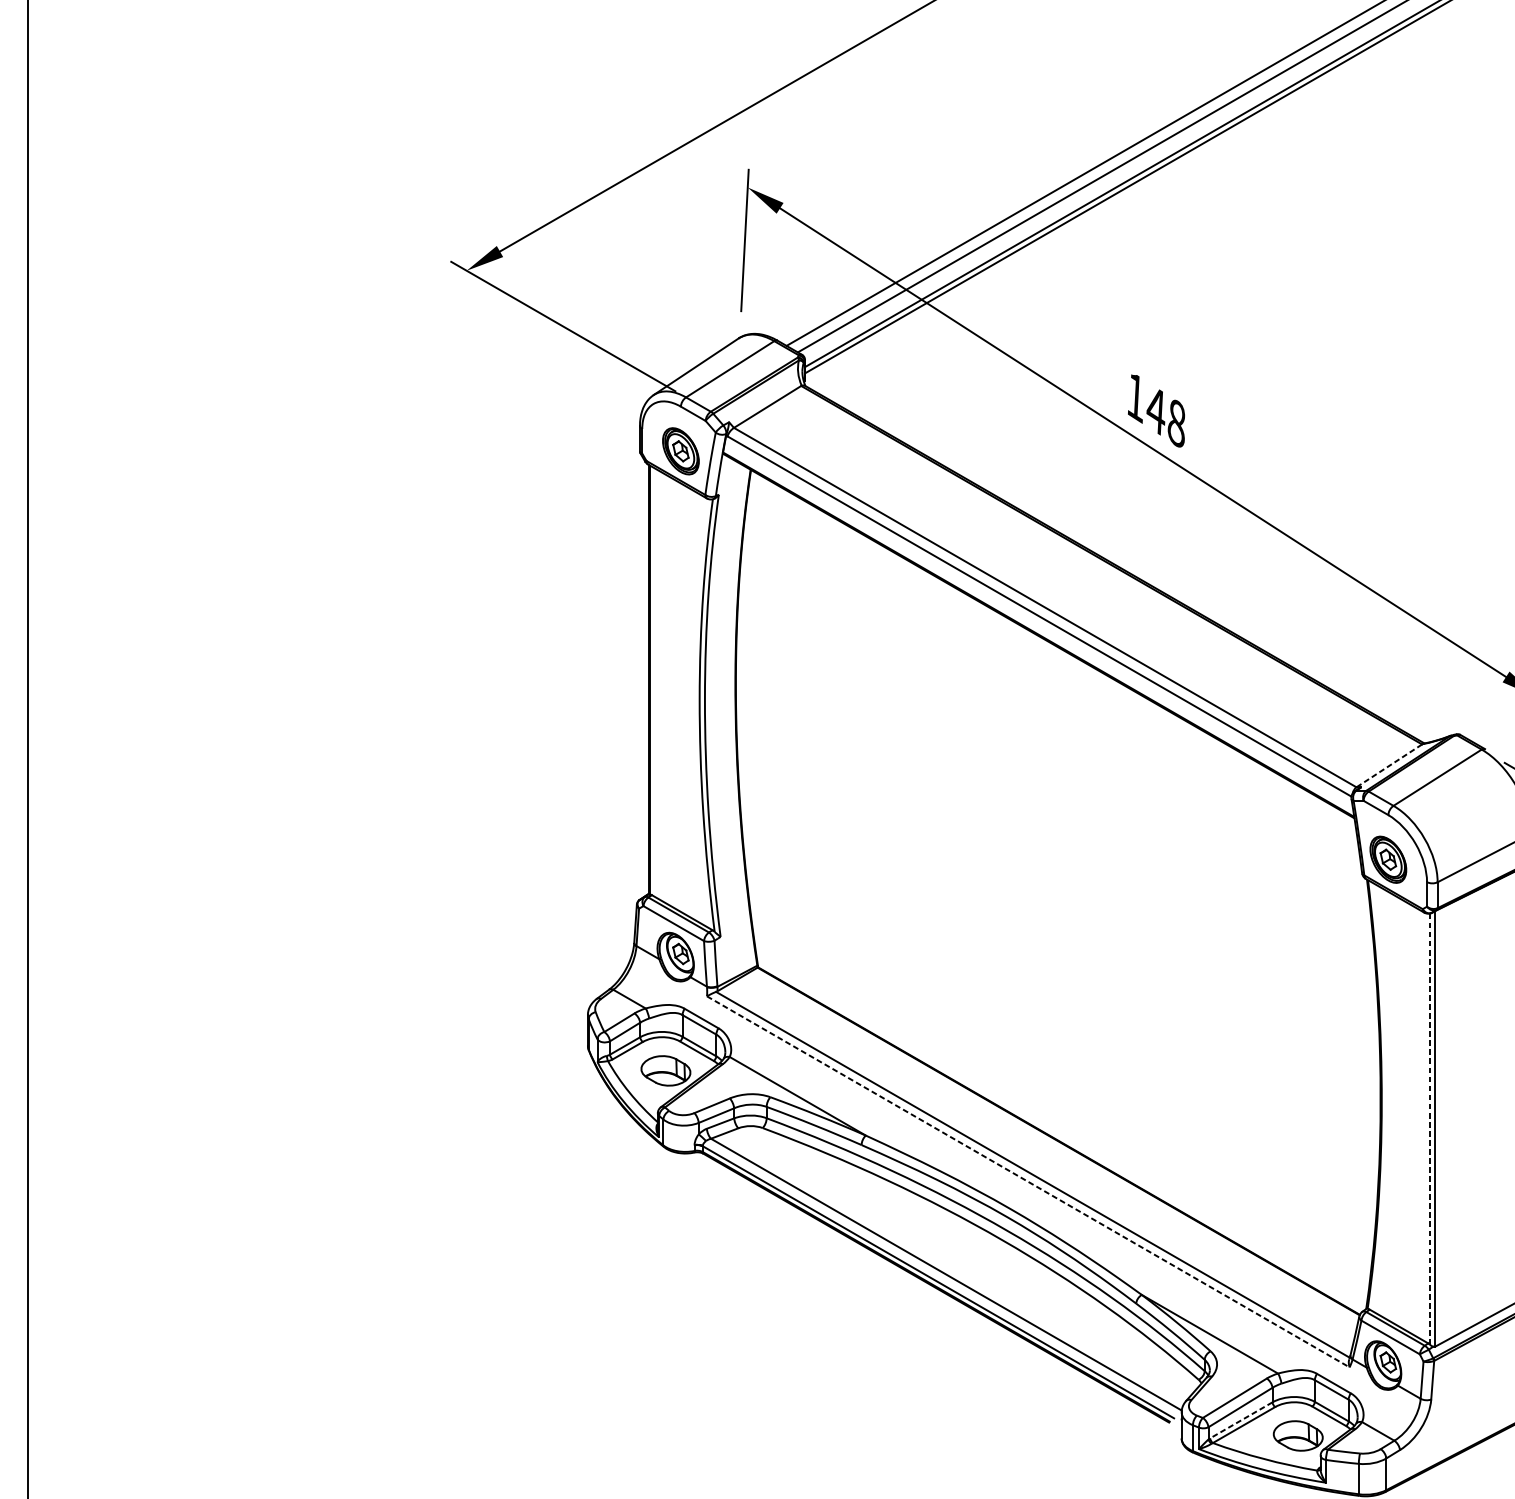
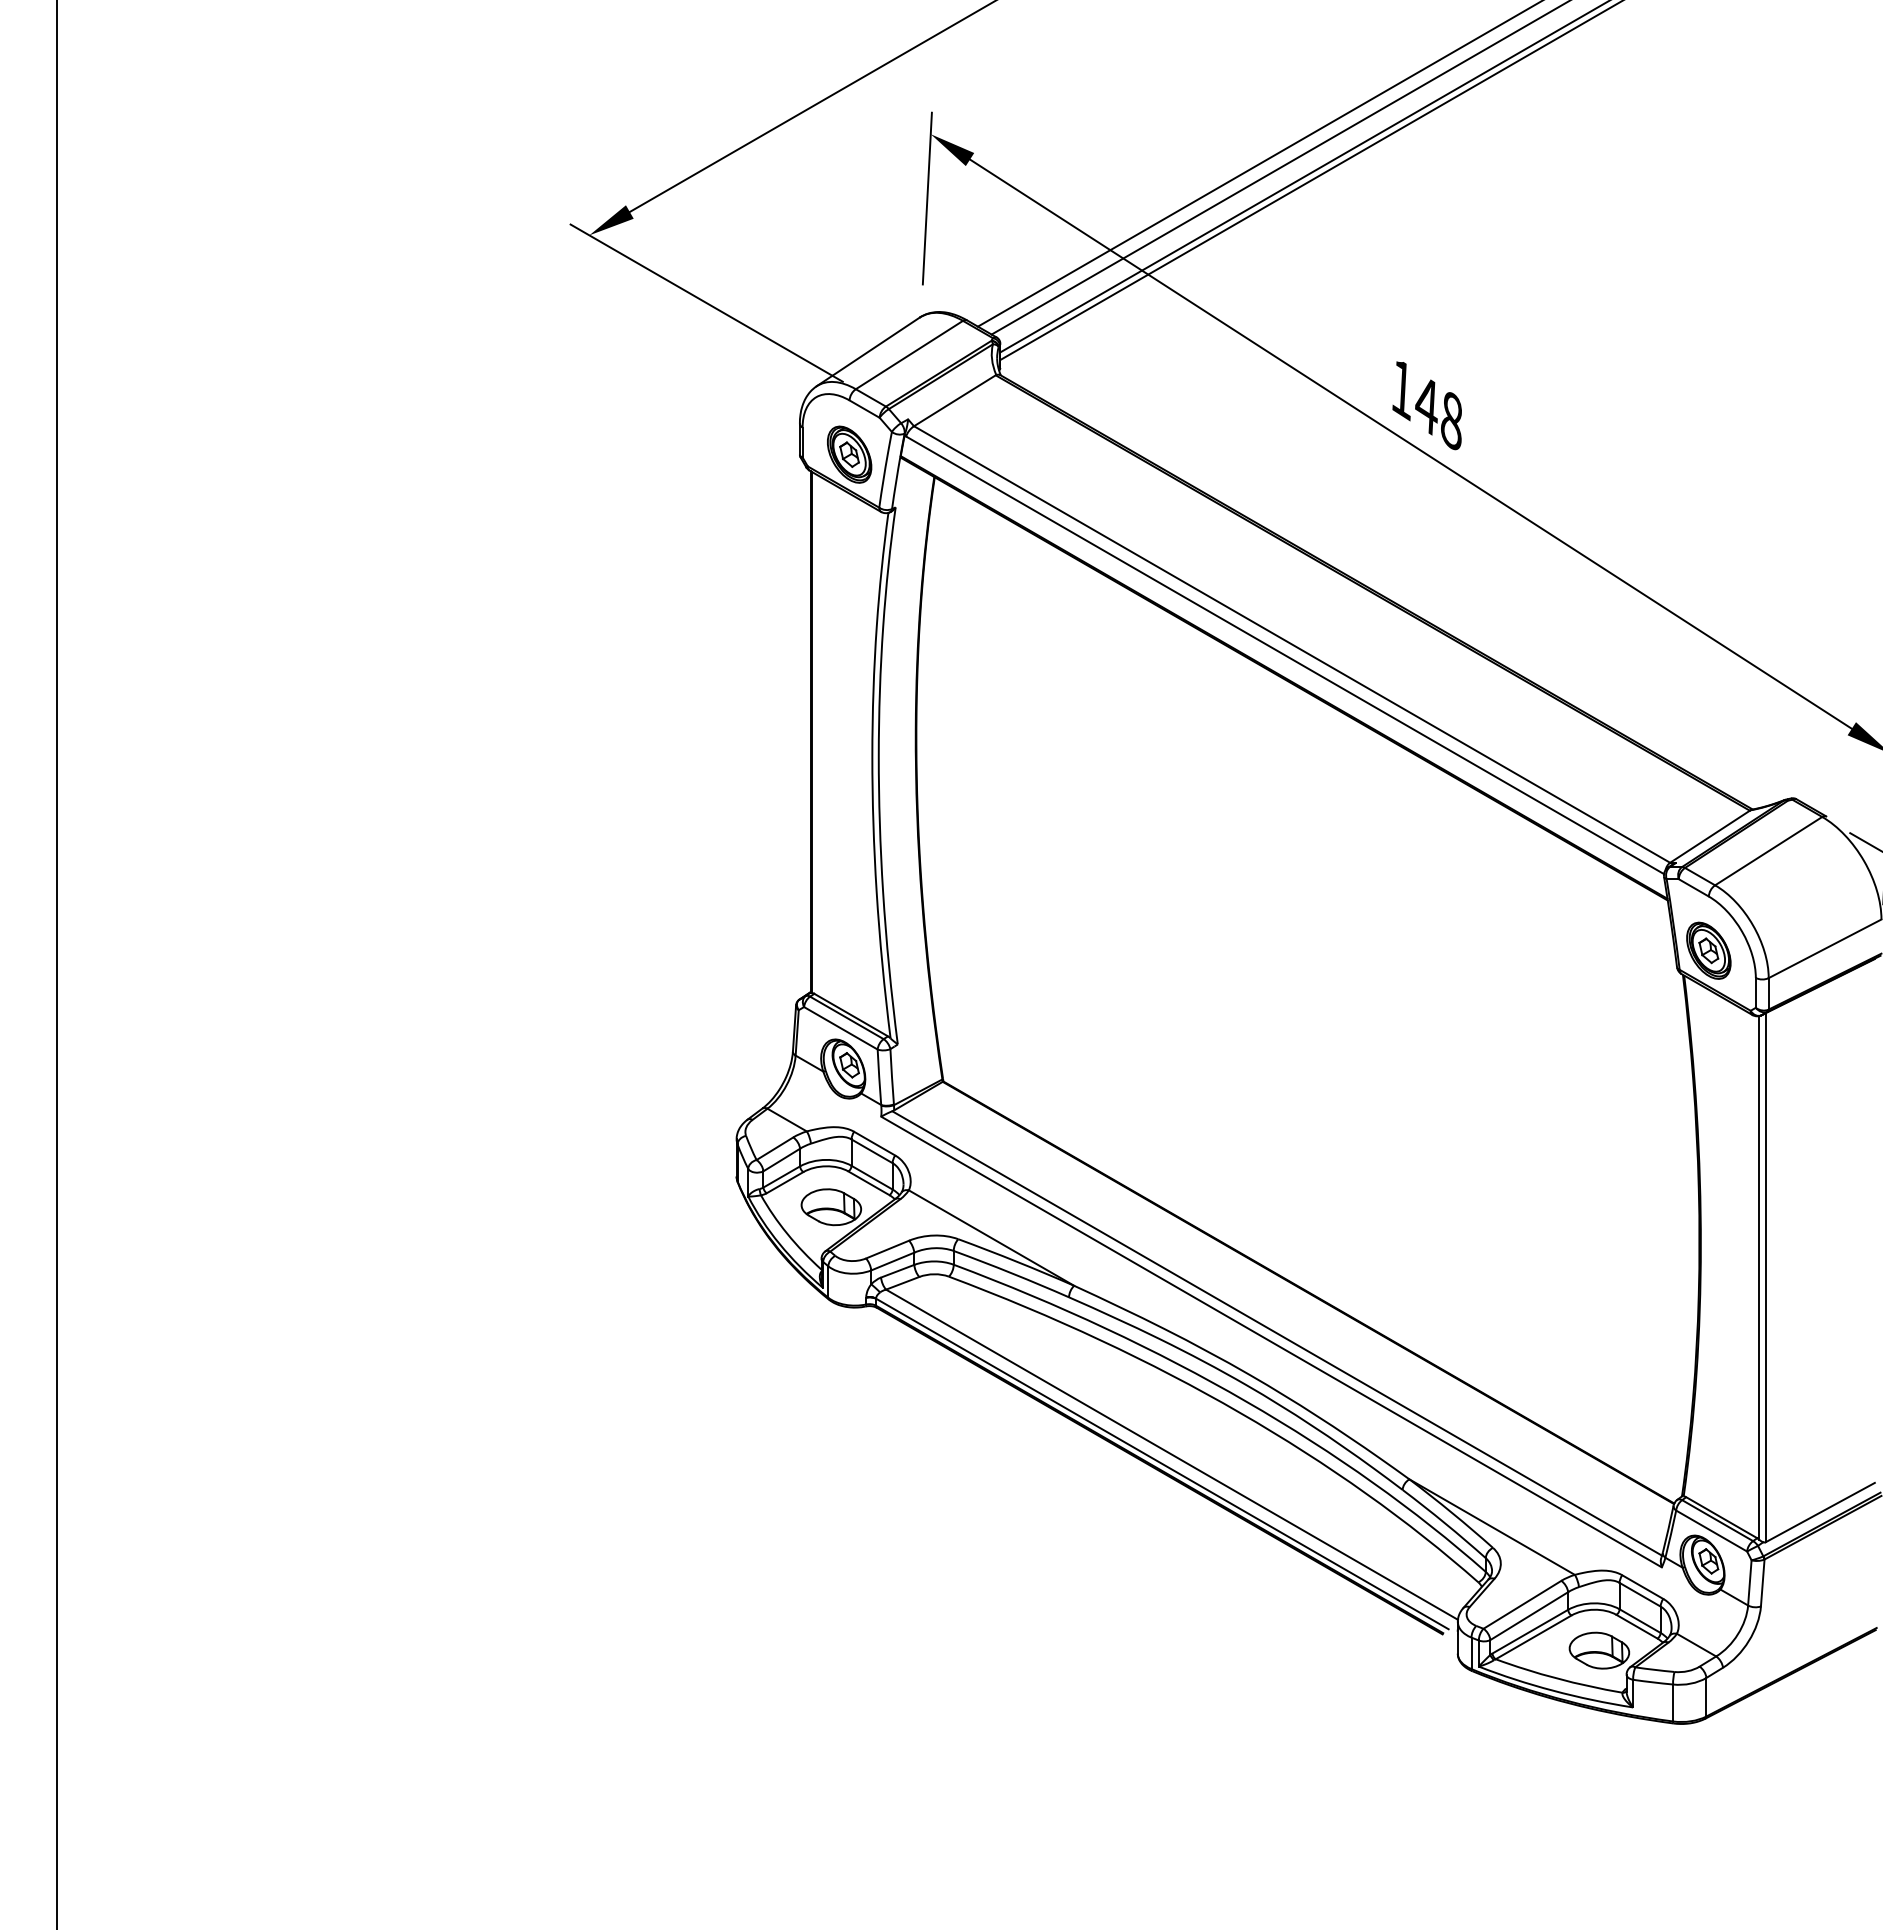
line: (1389, 765) -> (1710, 836), dashed -> solid
line: (1430, 1128) -> (1759, 1277), dashed -> solid
line: (1028, 1182) -> (1271, 1342), dashed -> solid
line: (1241, 1420) -> (1530, 1631), dashed -> solid

